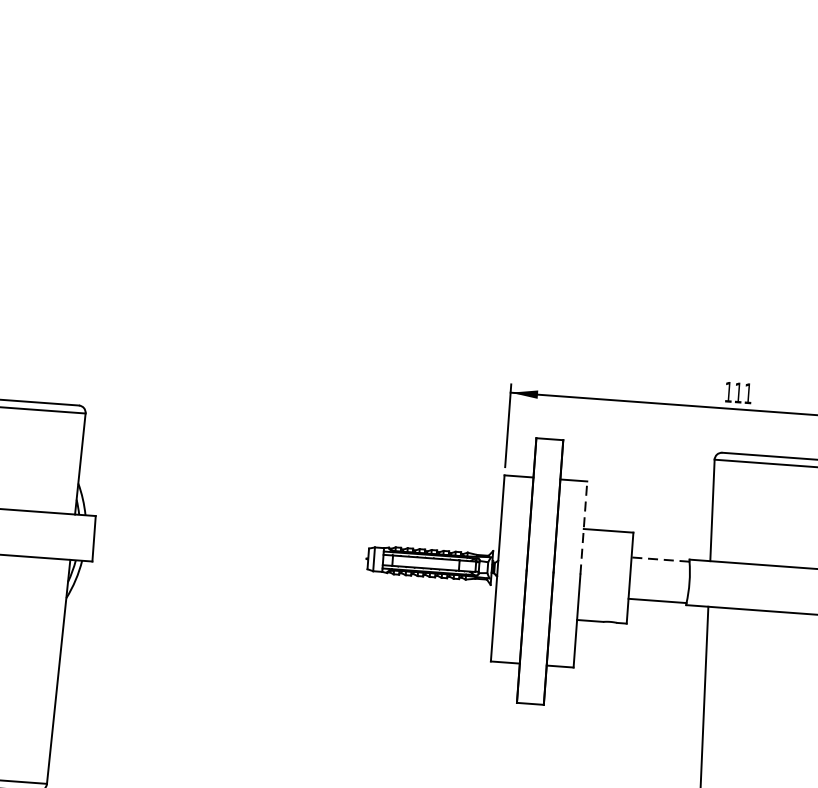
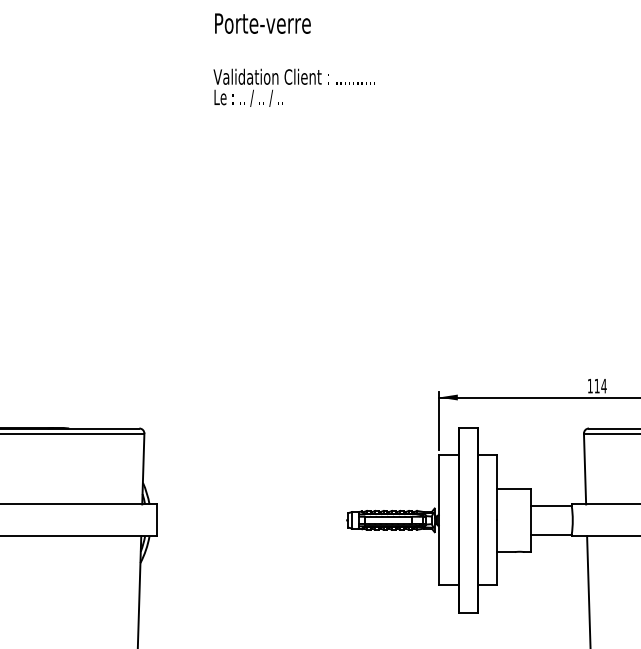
text: (747, 394) -> (603, 386), 111 -> 114
line: (583, 527) -> (496, 487), dashed -> solid
line: (659, 558) -> (550, 505), dashed -> solid

